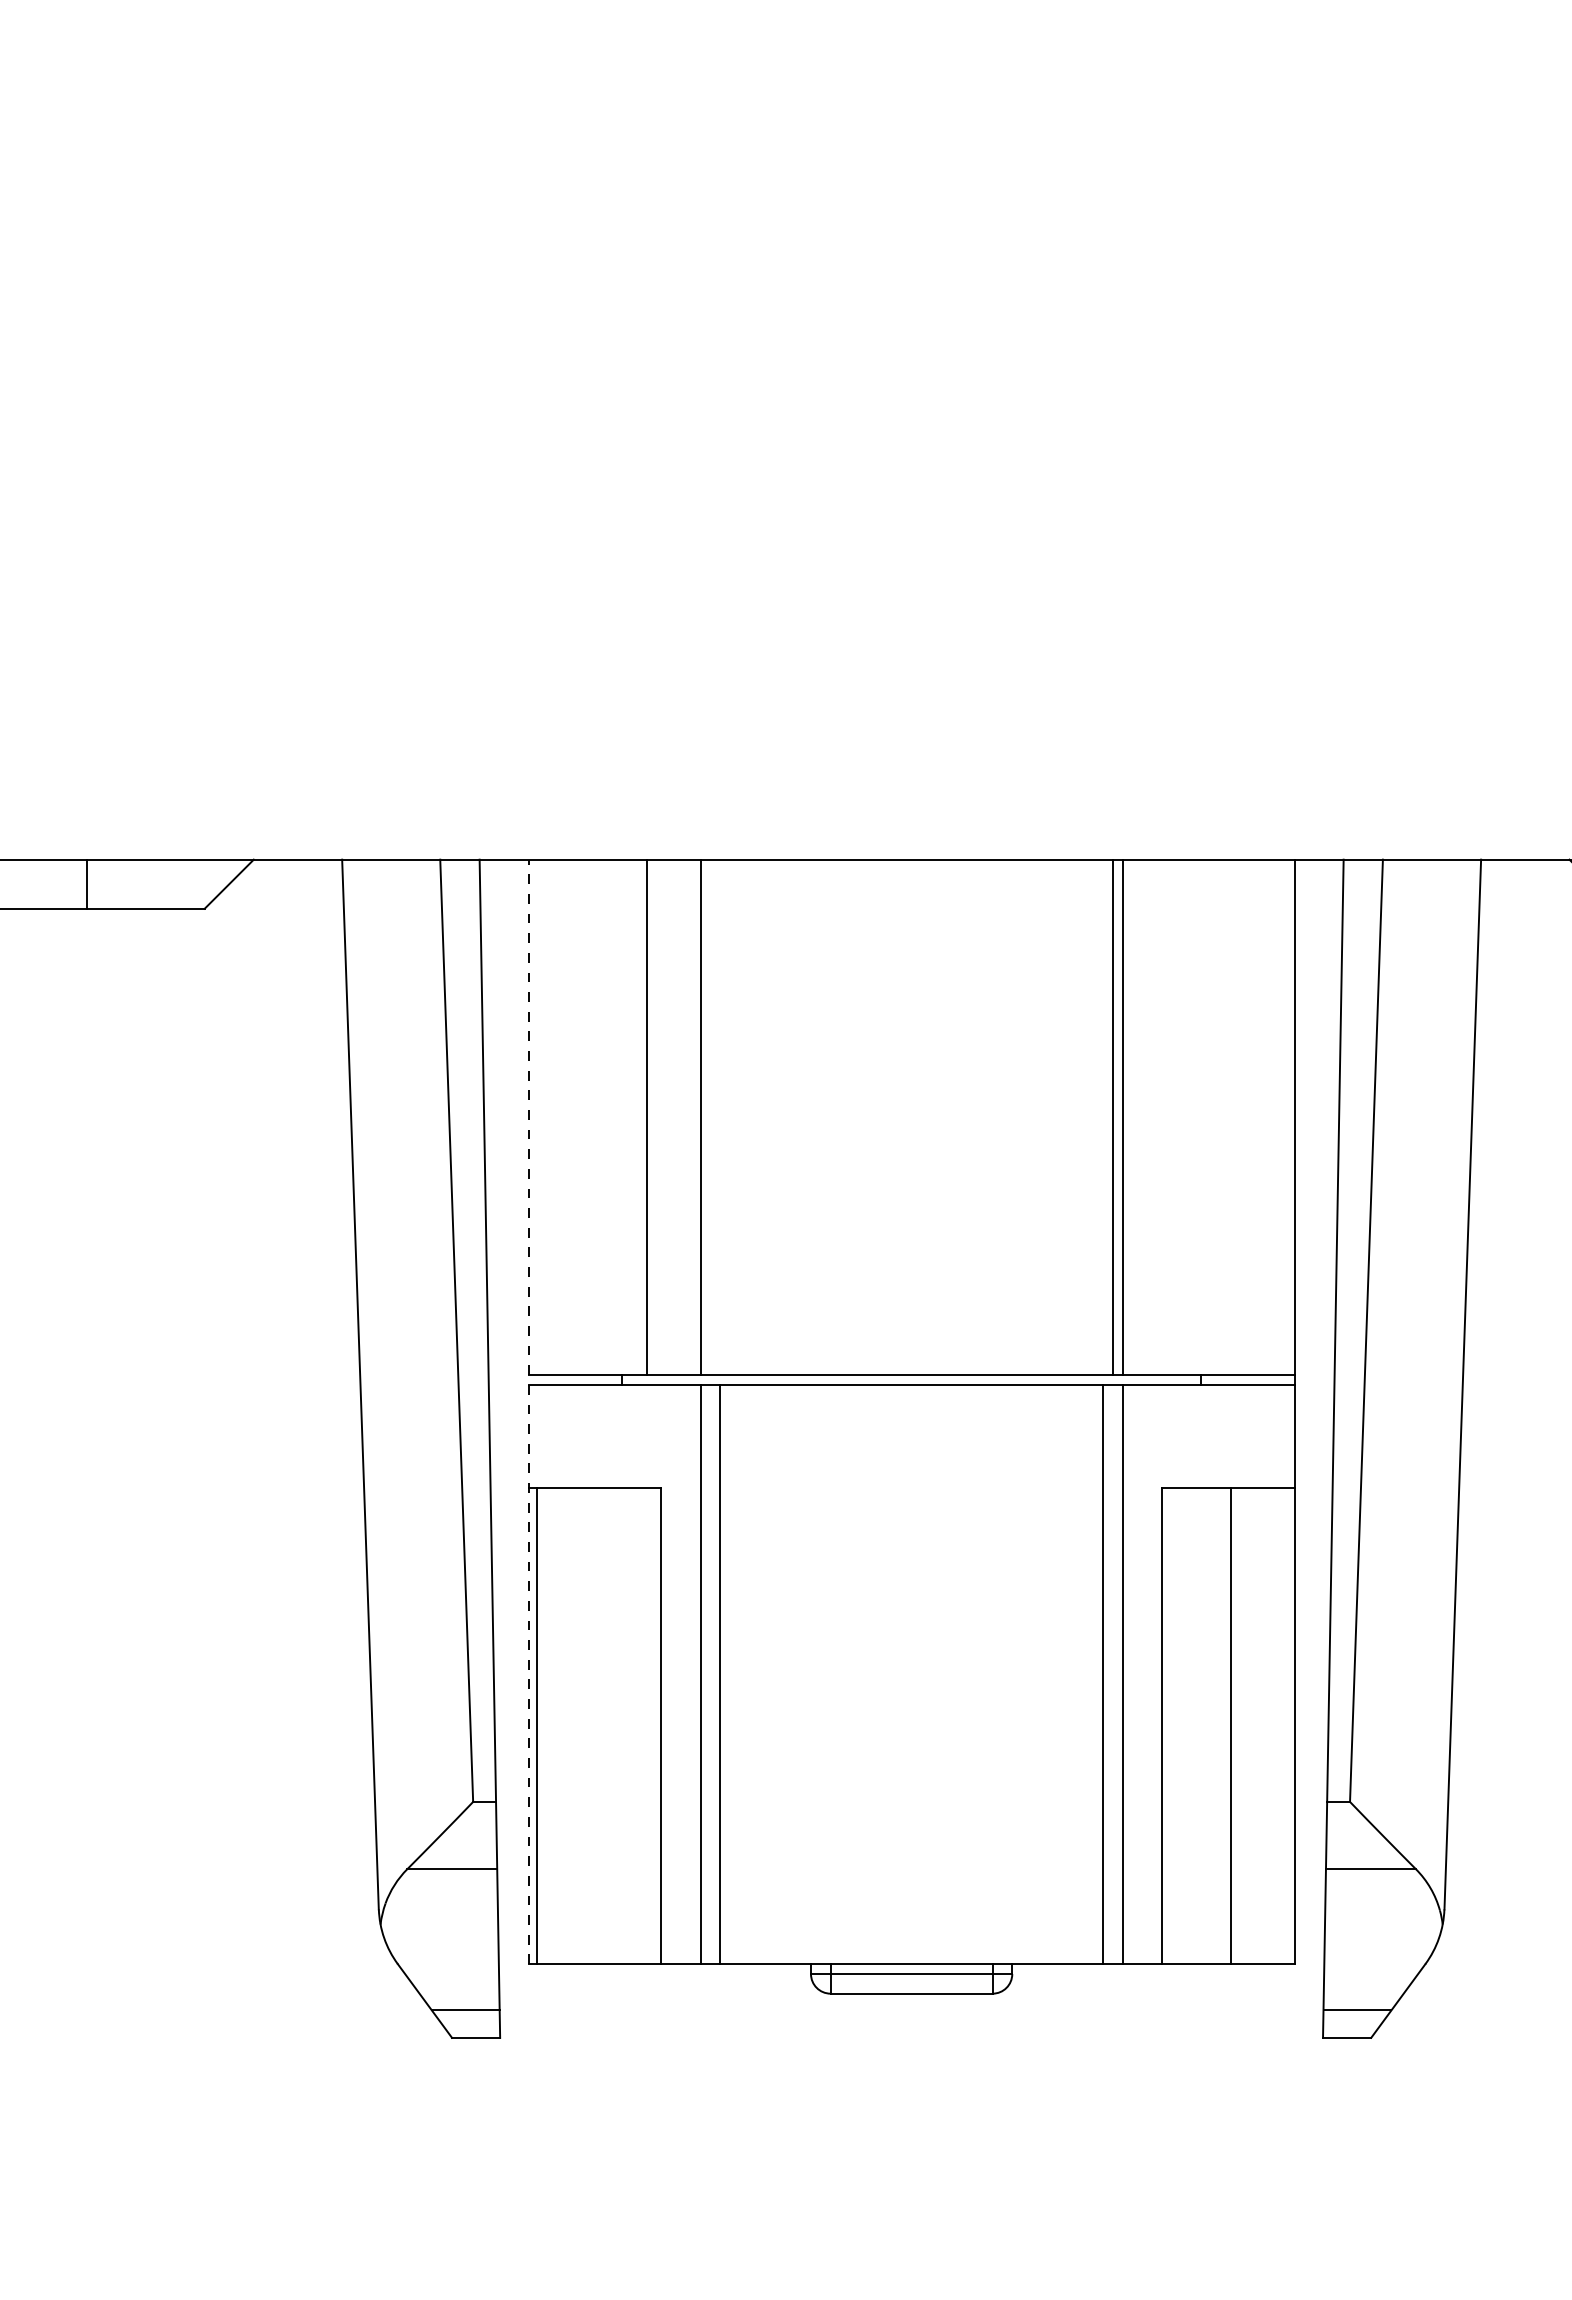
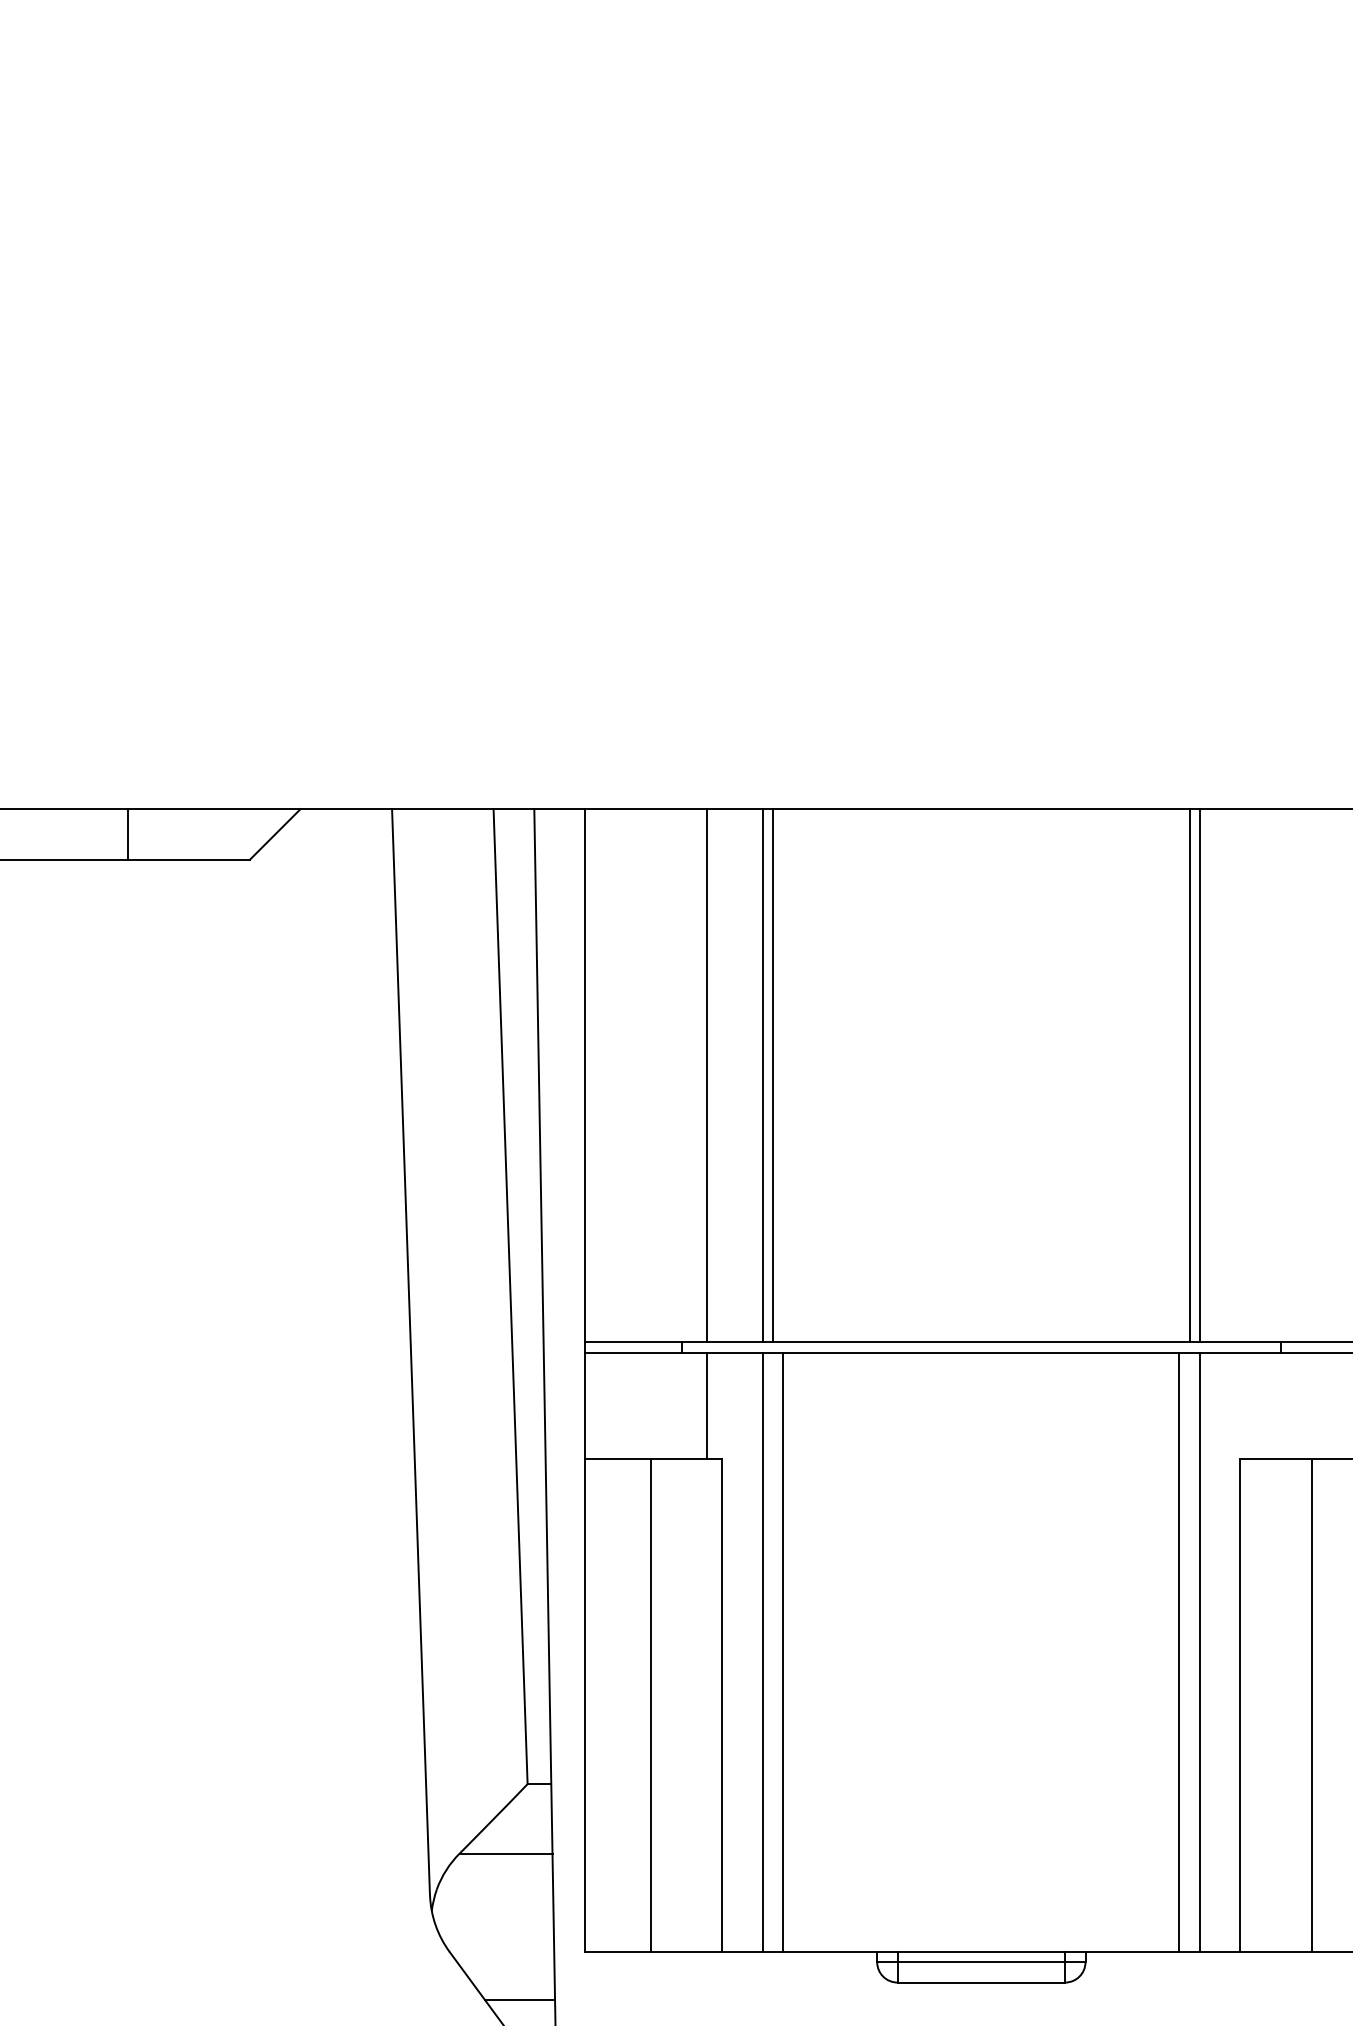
line: (710, 1117) -> (773, 1075), added
line: (528, 1411) -> (584, 1380), dashed -> solid
line: (646, 1436) -> (706, 1405), added
line: (536, 1726) -> (651, 1706), moved

